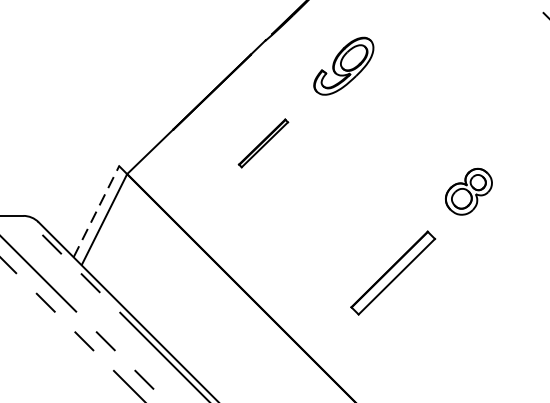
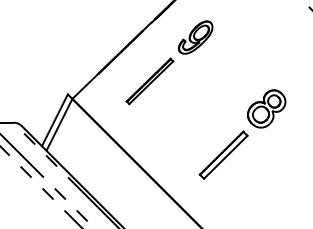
part: (262, 143) -> (149, 81), size x1.67
part: (468, 190) -> (266, 108), size x1.43
line: (95, 212) -> (54, 120), dashed -> solid

